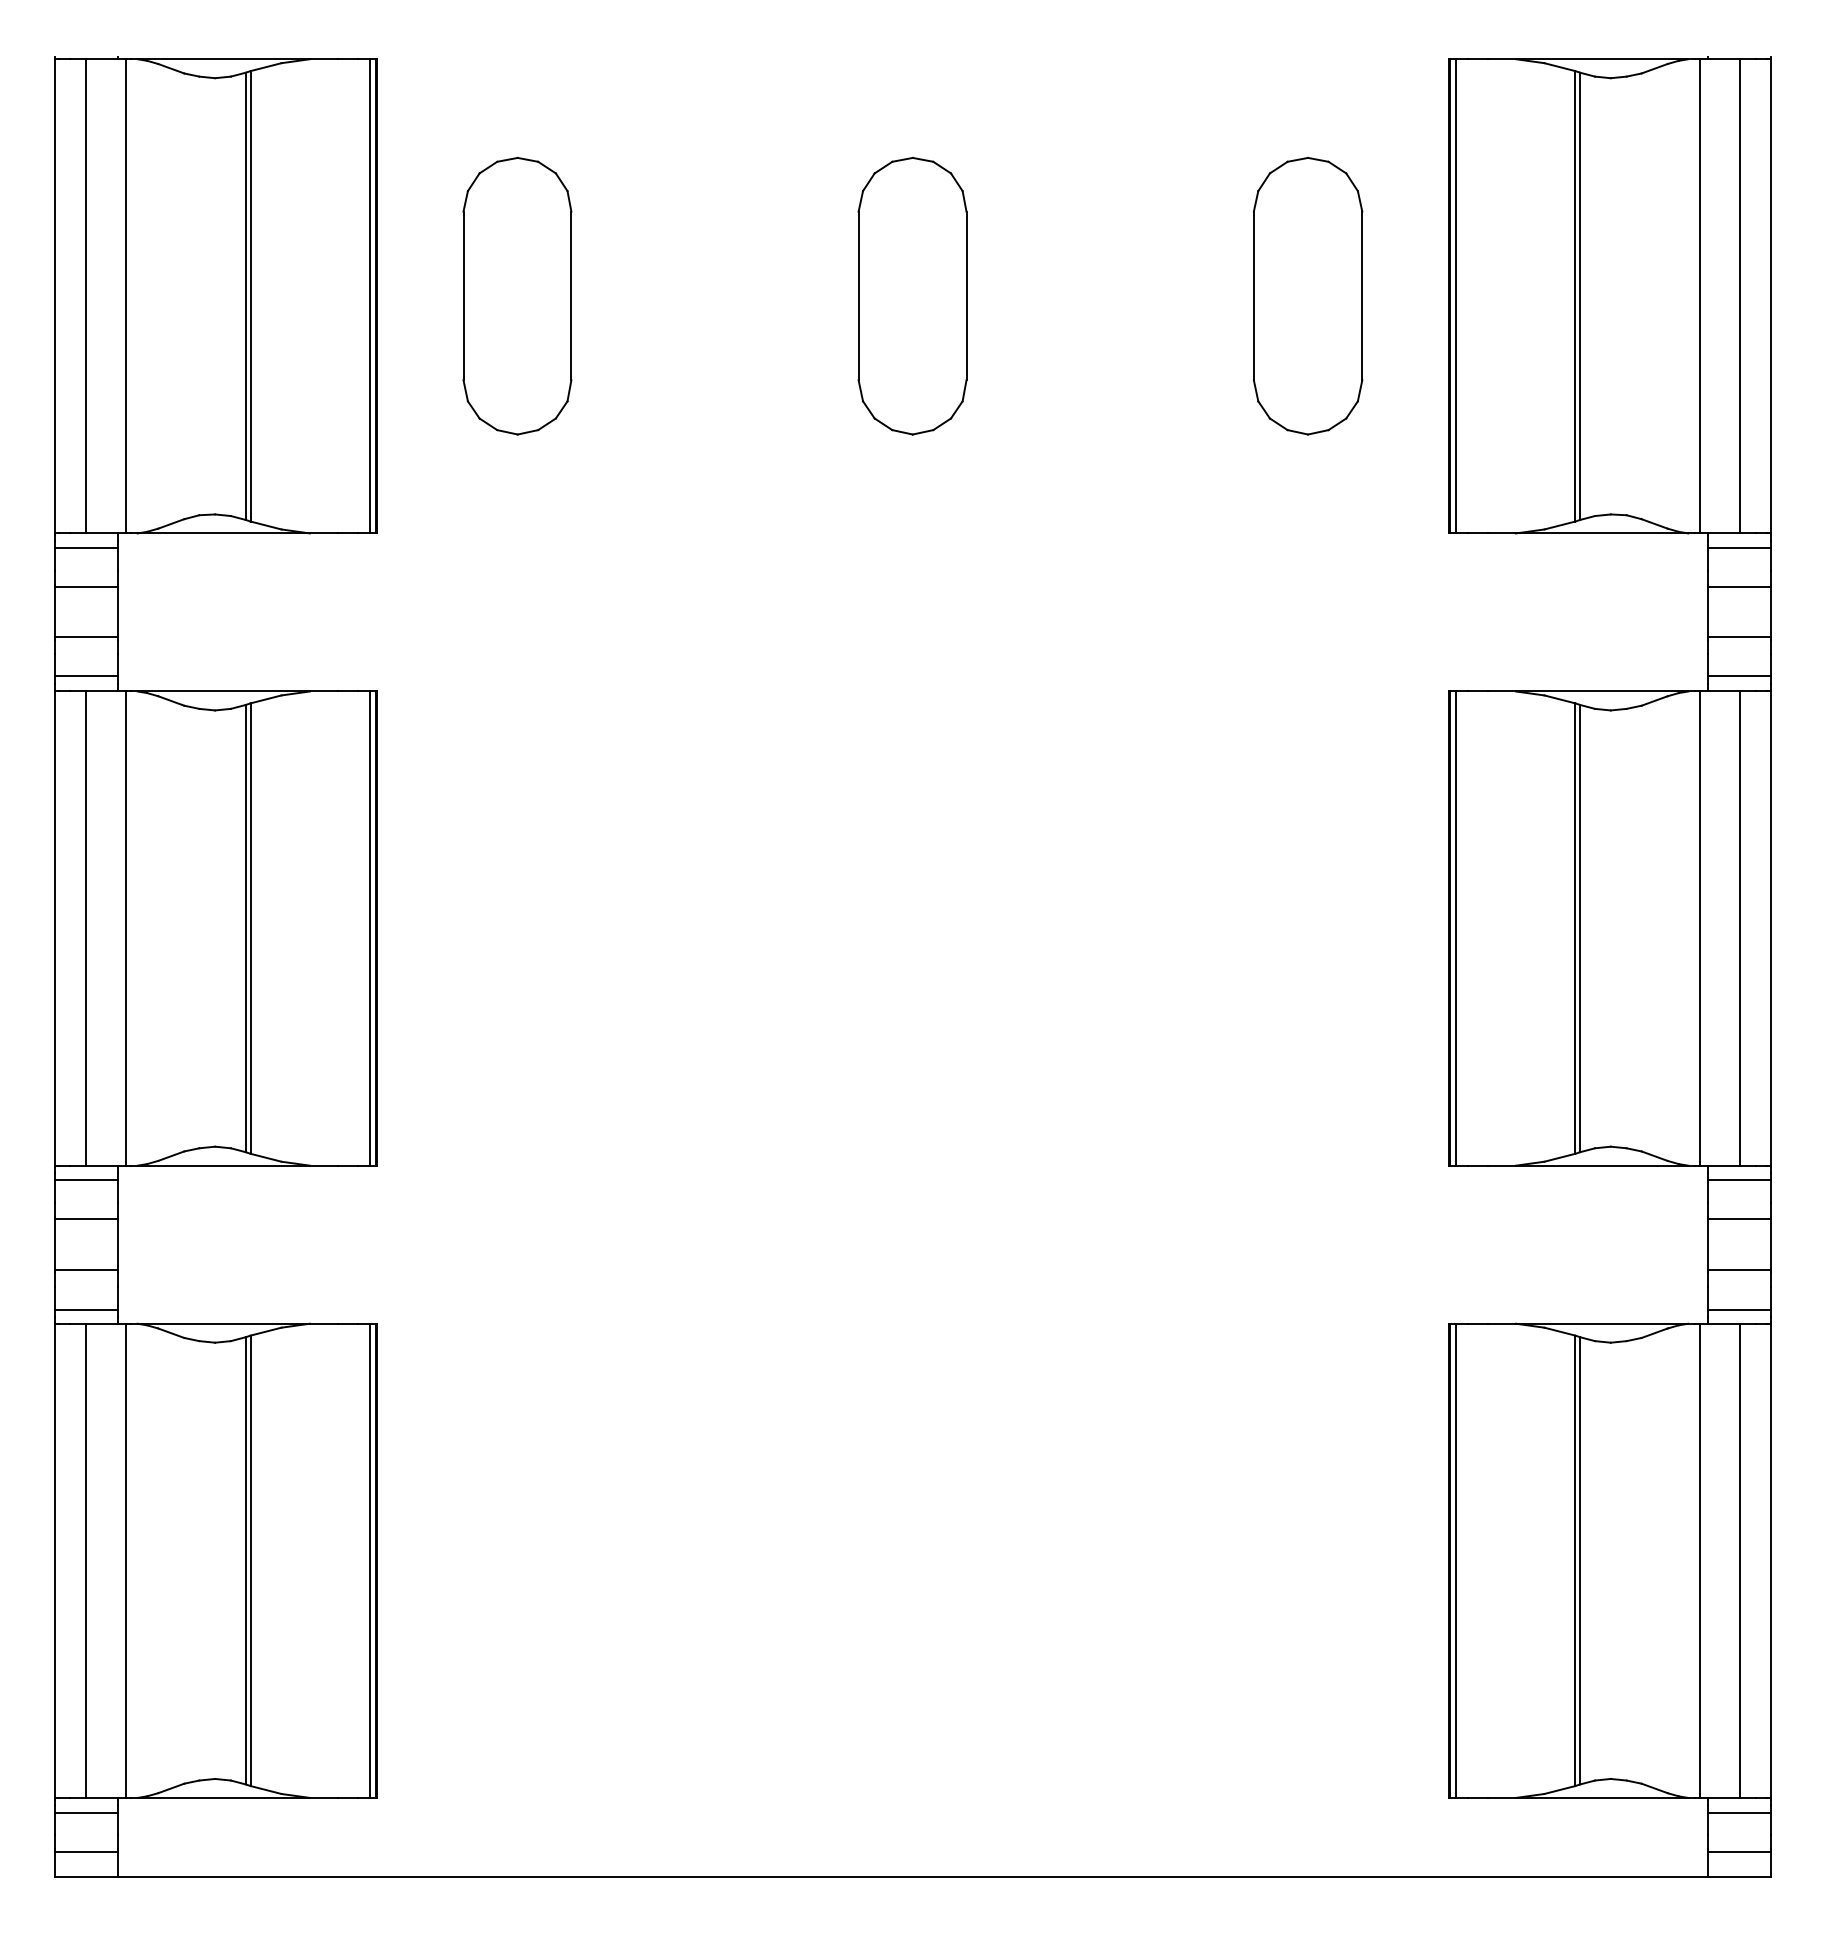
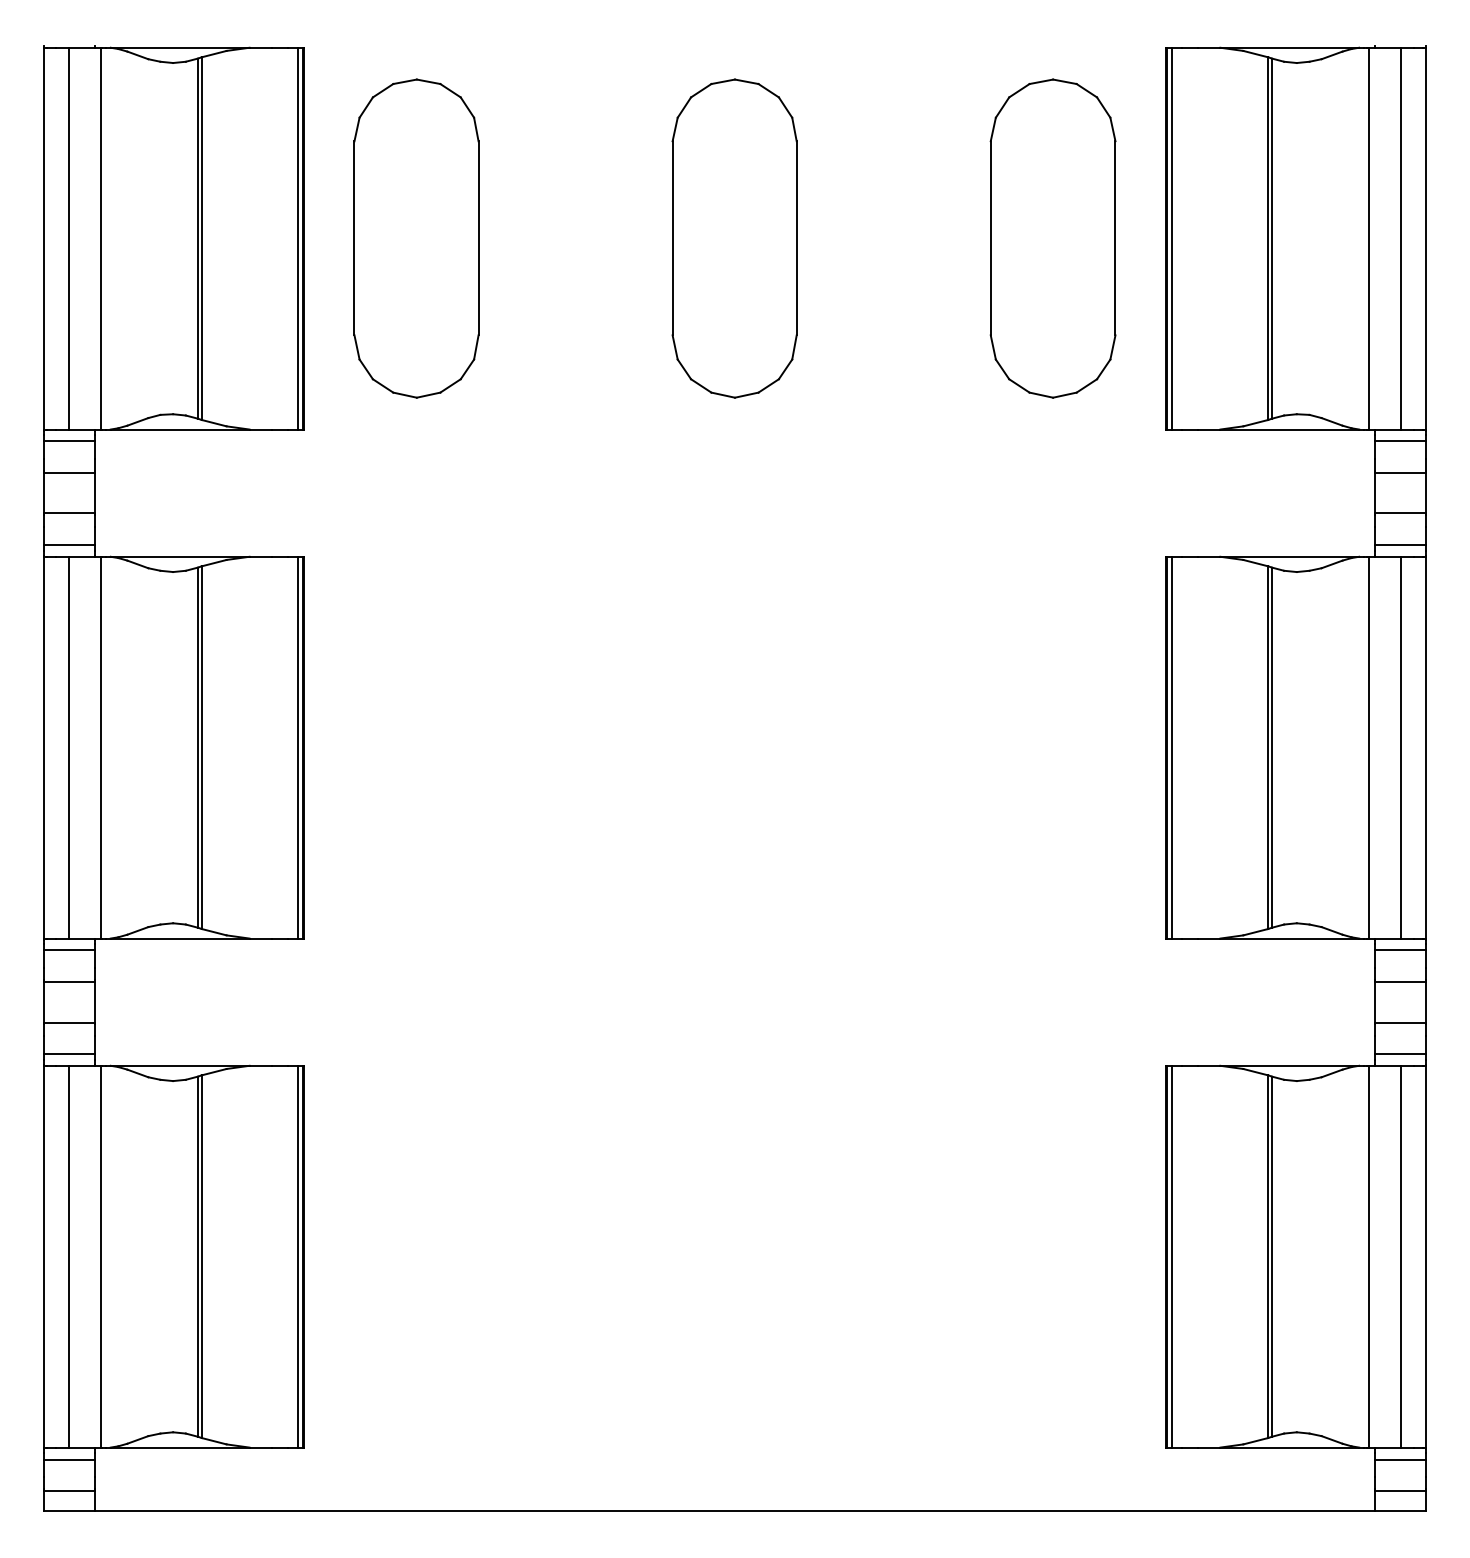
part: (517, 295) -> (416, 237), size x1.43
part: (912, 295) -> (734, 237), size x1.43
part: (1307, 295) -> (1052, 237), size x1.43

